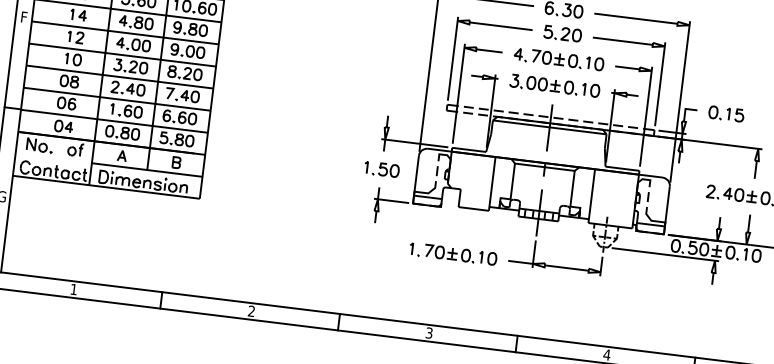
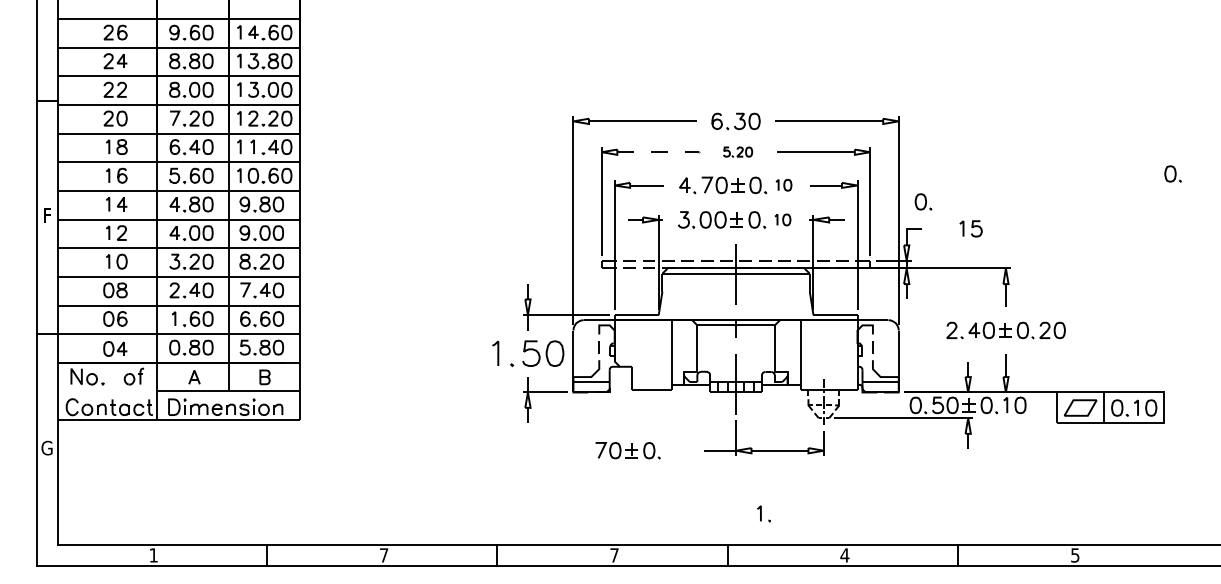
line: (502, 26) -> (659, 152), solid -> dashed
part: (562, 33) -> (737, 151), size x0.6
part: (594, 63) -> (783, 184), size x0.7
part: (590, 89) -> (782, 219), size x0.7
part: (715, 112) -> (923, 201), moved
part: (381, 169) -> (527, 353), size x1.6
part: (414, 249) -> (763, 513), moved
part: (487, 258) -> (677, 450), removed
text: (251, 311) -> (384, 555), 2 -> 7
text: (429, 333) -> (614, 555), 3 -> 7

